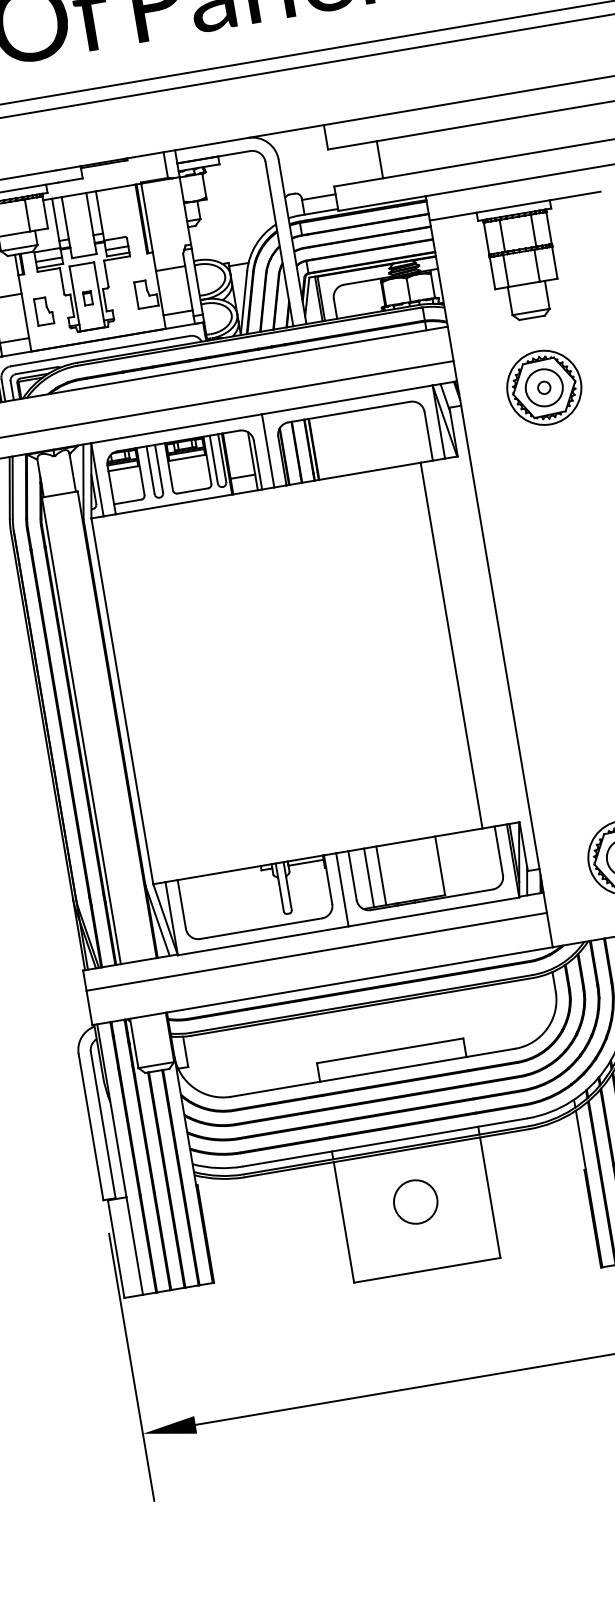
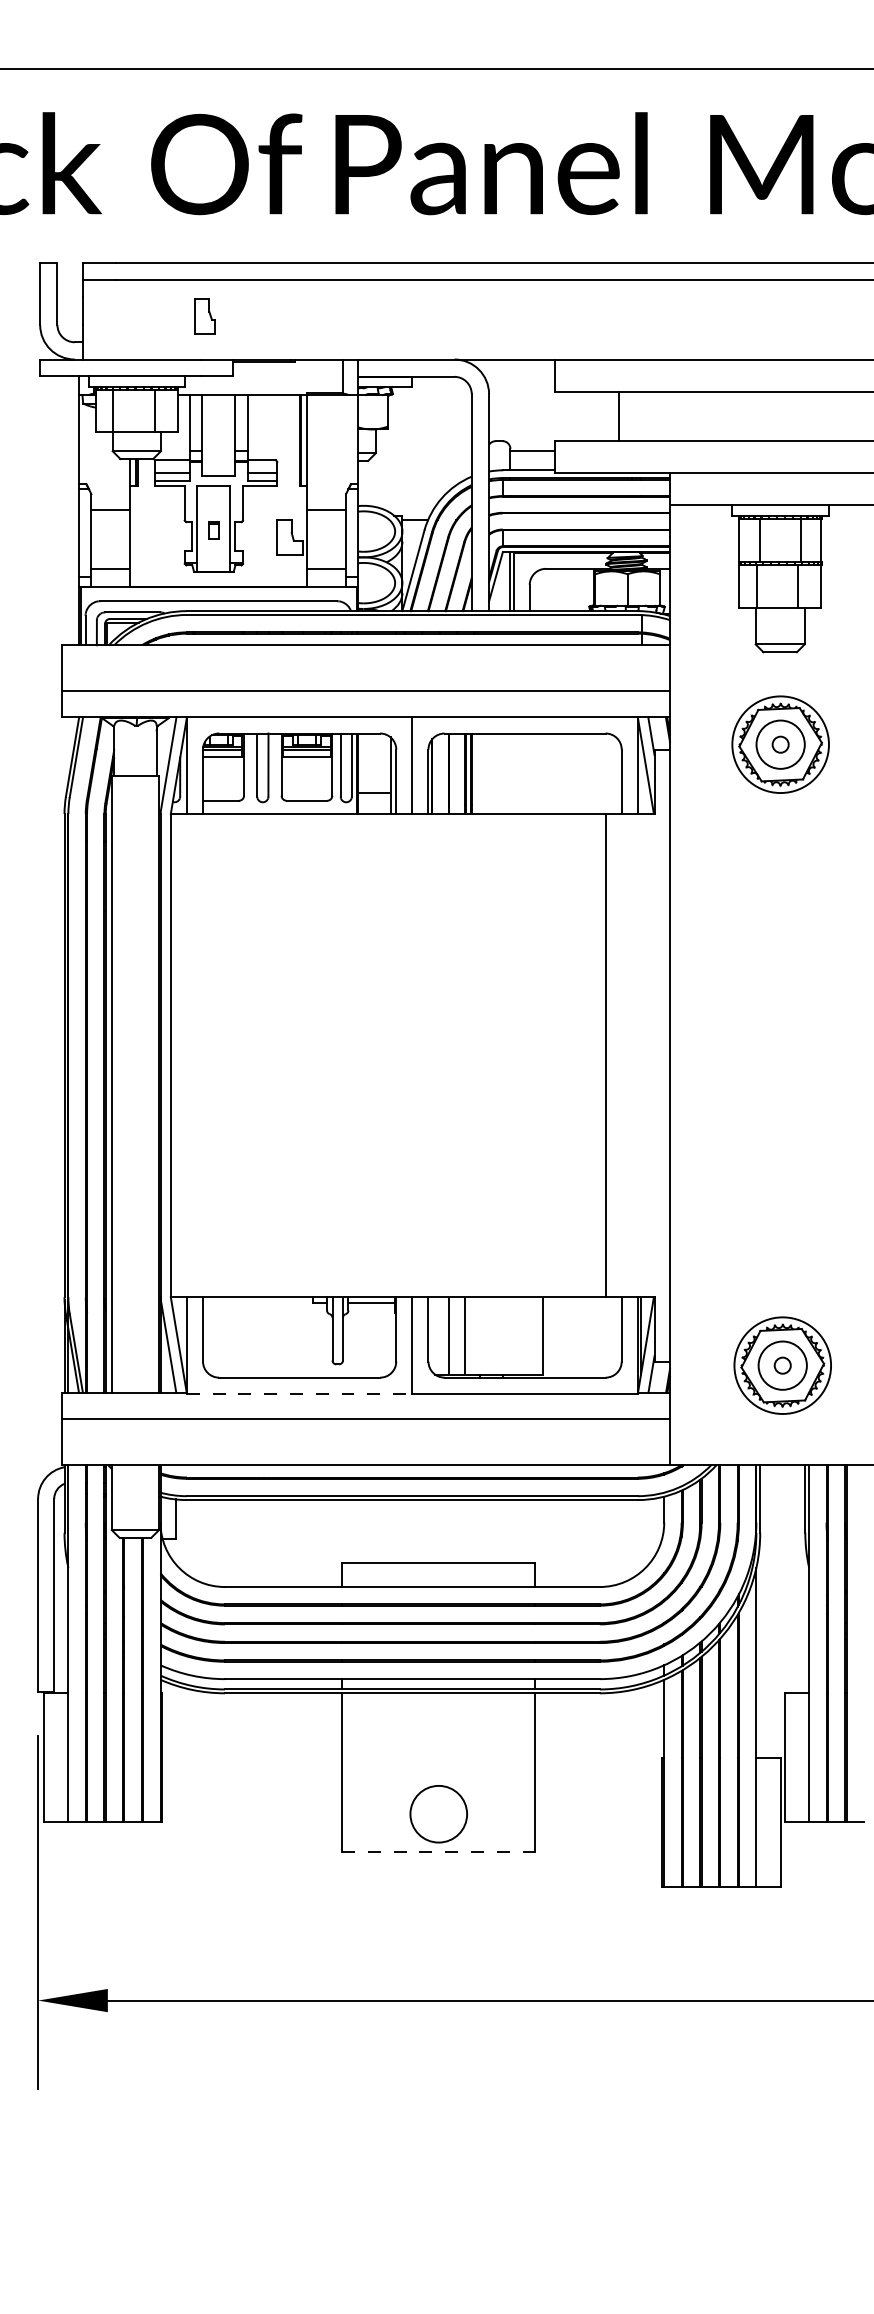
part: (43, 311) -> (204, 316), moved
line: (263, 940) -> (299, 1393), solid -> dashed
circle: (415, 1202) -> (438, 1814), moved
line: (427, 1270) -> (438, 1852), solid -> dashed

